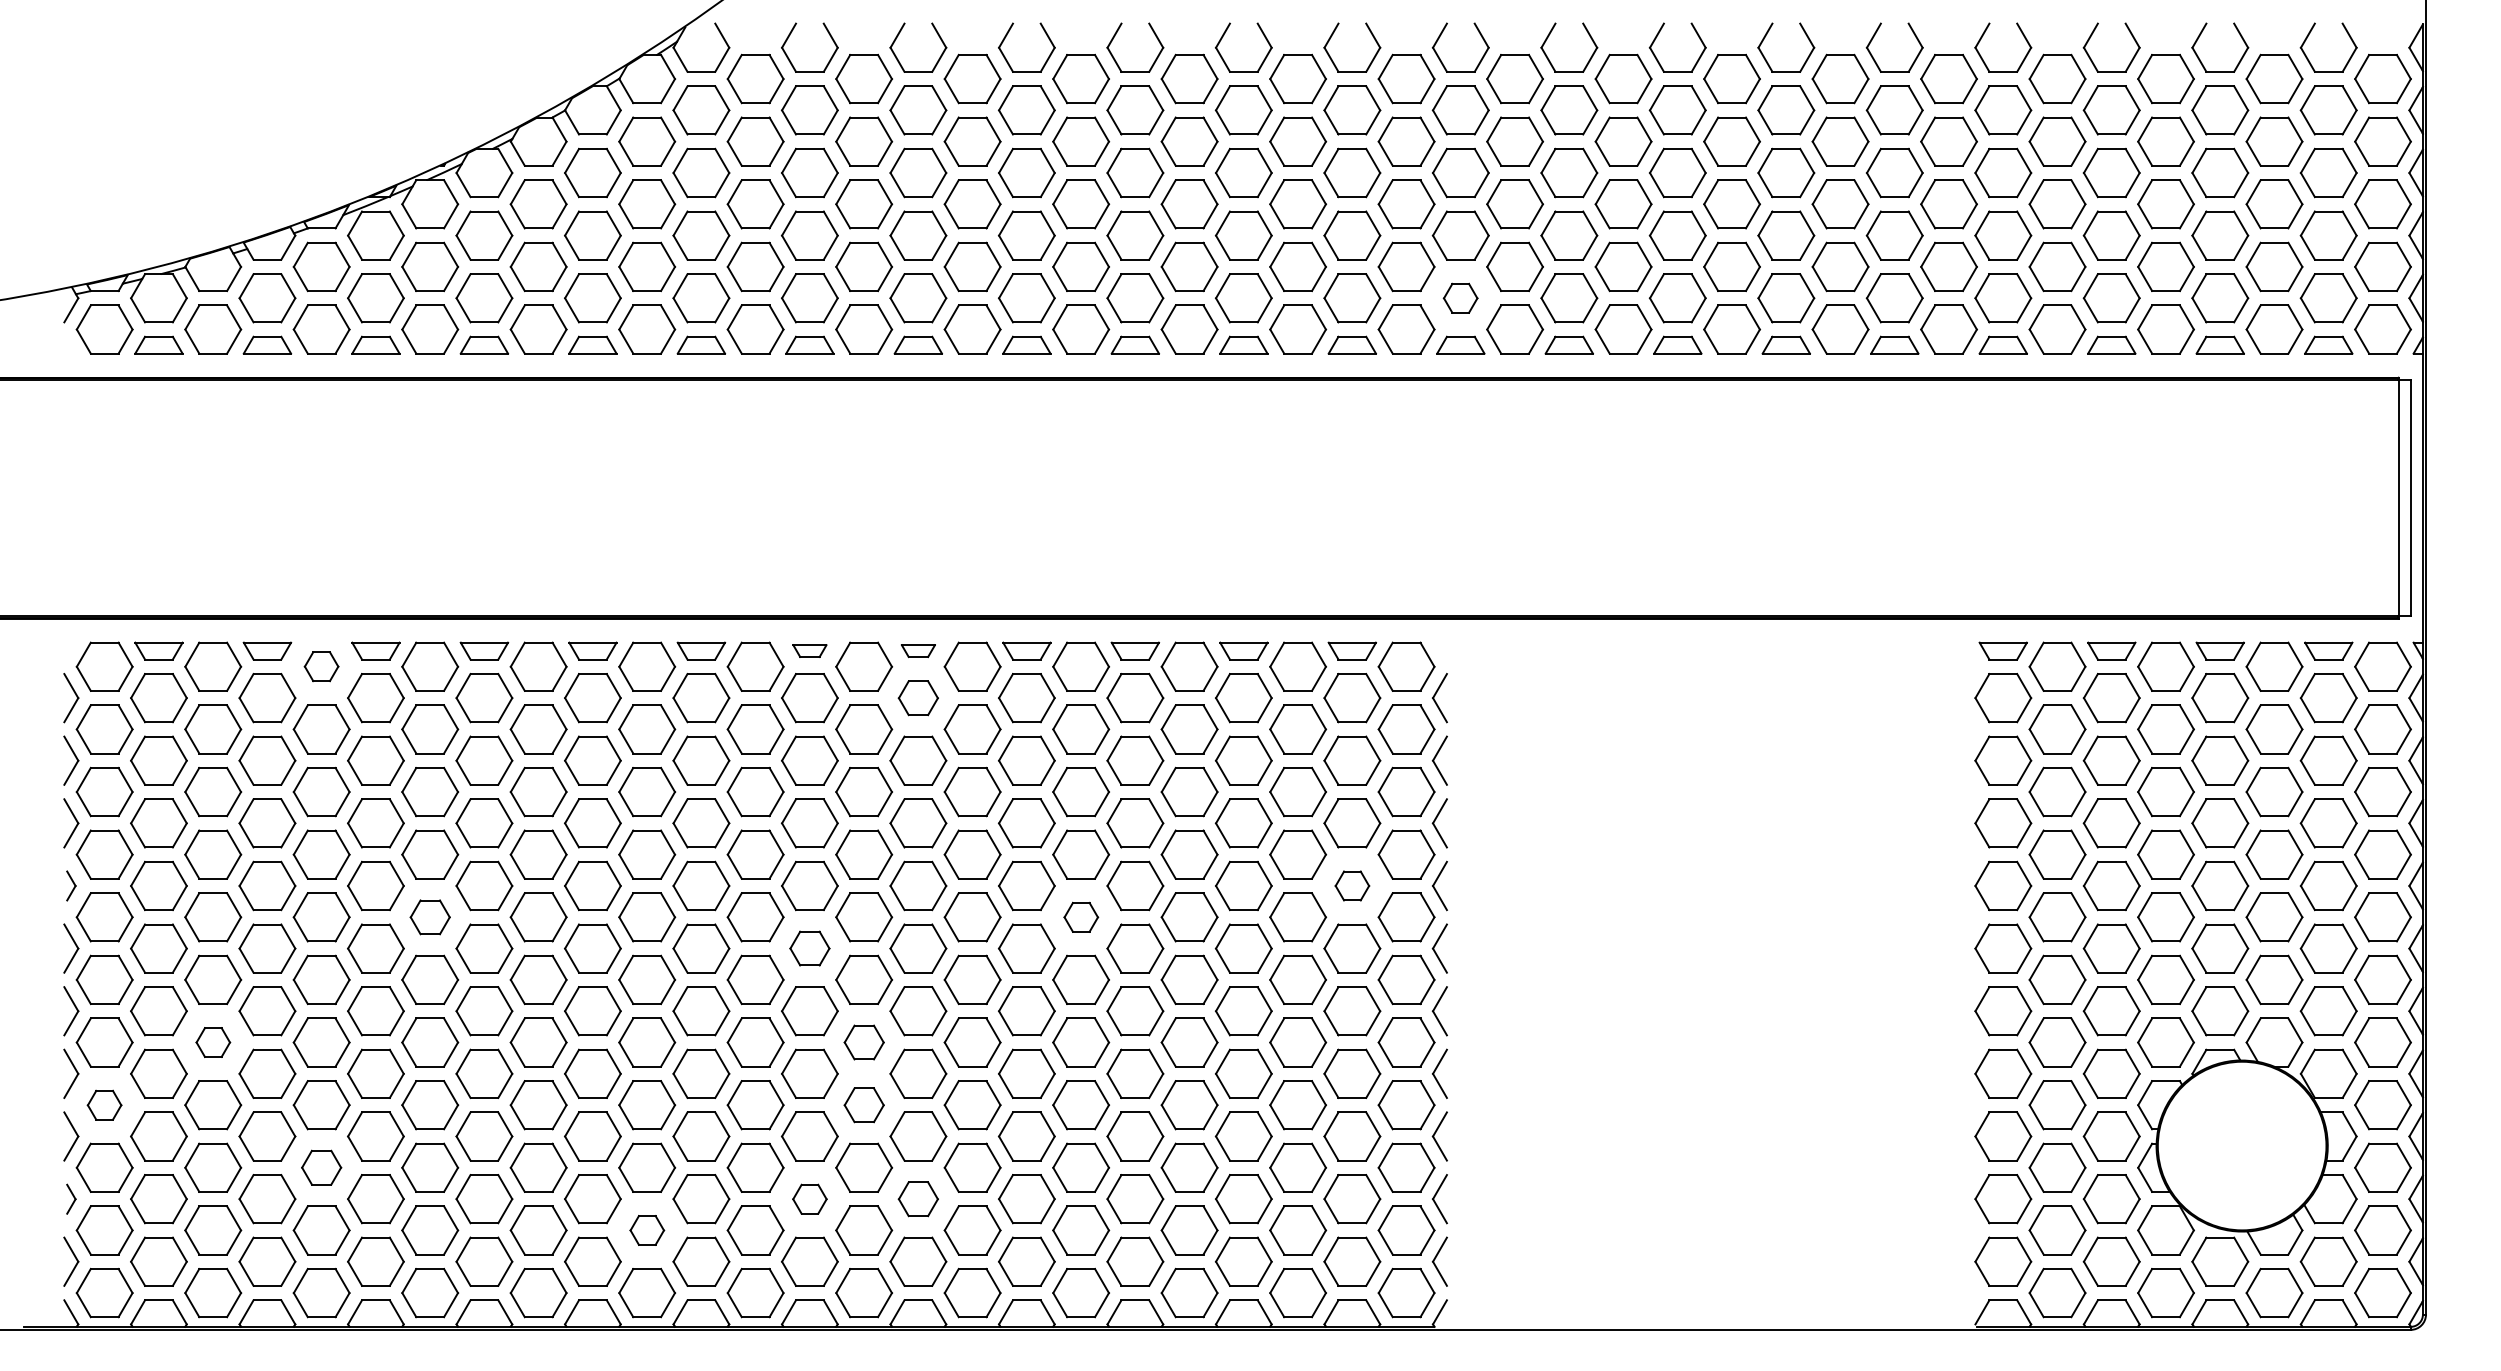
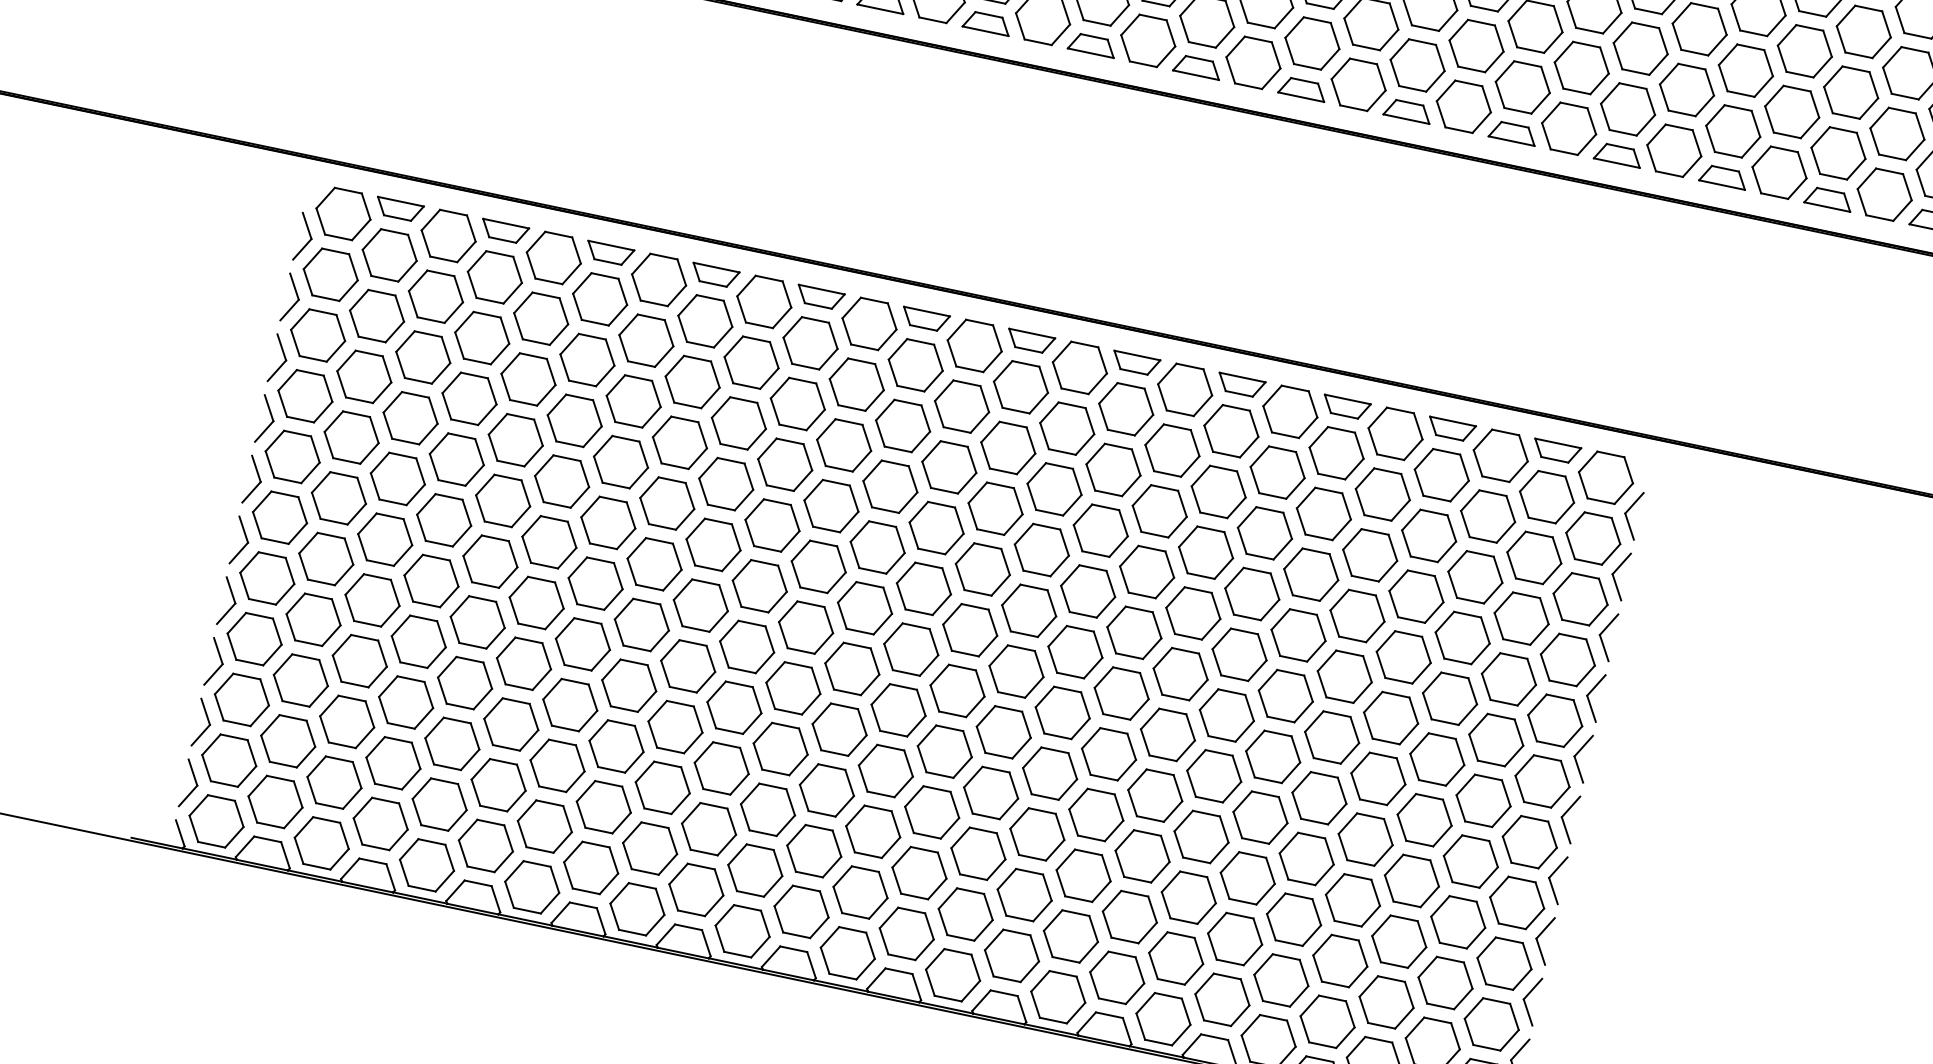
part: (1460, 298) -> (1732, 131), size x1.67
part: (809, 650) -> (1030, 341), size x1.43
part: (918, 650) -> (1135, 363), size x1.43
part: (321, 666) -> (553, 257), size x1.67
part: (918, 698) -> (1126, 409), size x1.43
part: (71, 885) -> (266, 419), size x1.67
part: (1352, 885) -> (1509, 678), size x1.67
part: (430, 917) -> (608, 523), size x1.43
part: (1081, 917) -> (1239, 655), size x1.67
part: (809, 948) -> (969, 630), size x1.43
part: (213, 1042) -> (372, 600), size x1.67
part: (864, 1042) -> (1004, 732), size x1.43
part: (104, 1105) -> (254, 639), size x1.67
part: (864, 1105) -> (991, 793), size x1.43
part: (321, 1167) -> (452, 743), size x1.43
part: (71, 1199) -> (203, 723), size x1.67
part: (809, 1199) -> (919, 873), size x1.67
part: (918, 1199) -> (1024, 895), size x1.43
part: (647, 1230) -> (755, 870), size x1.67

